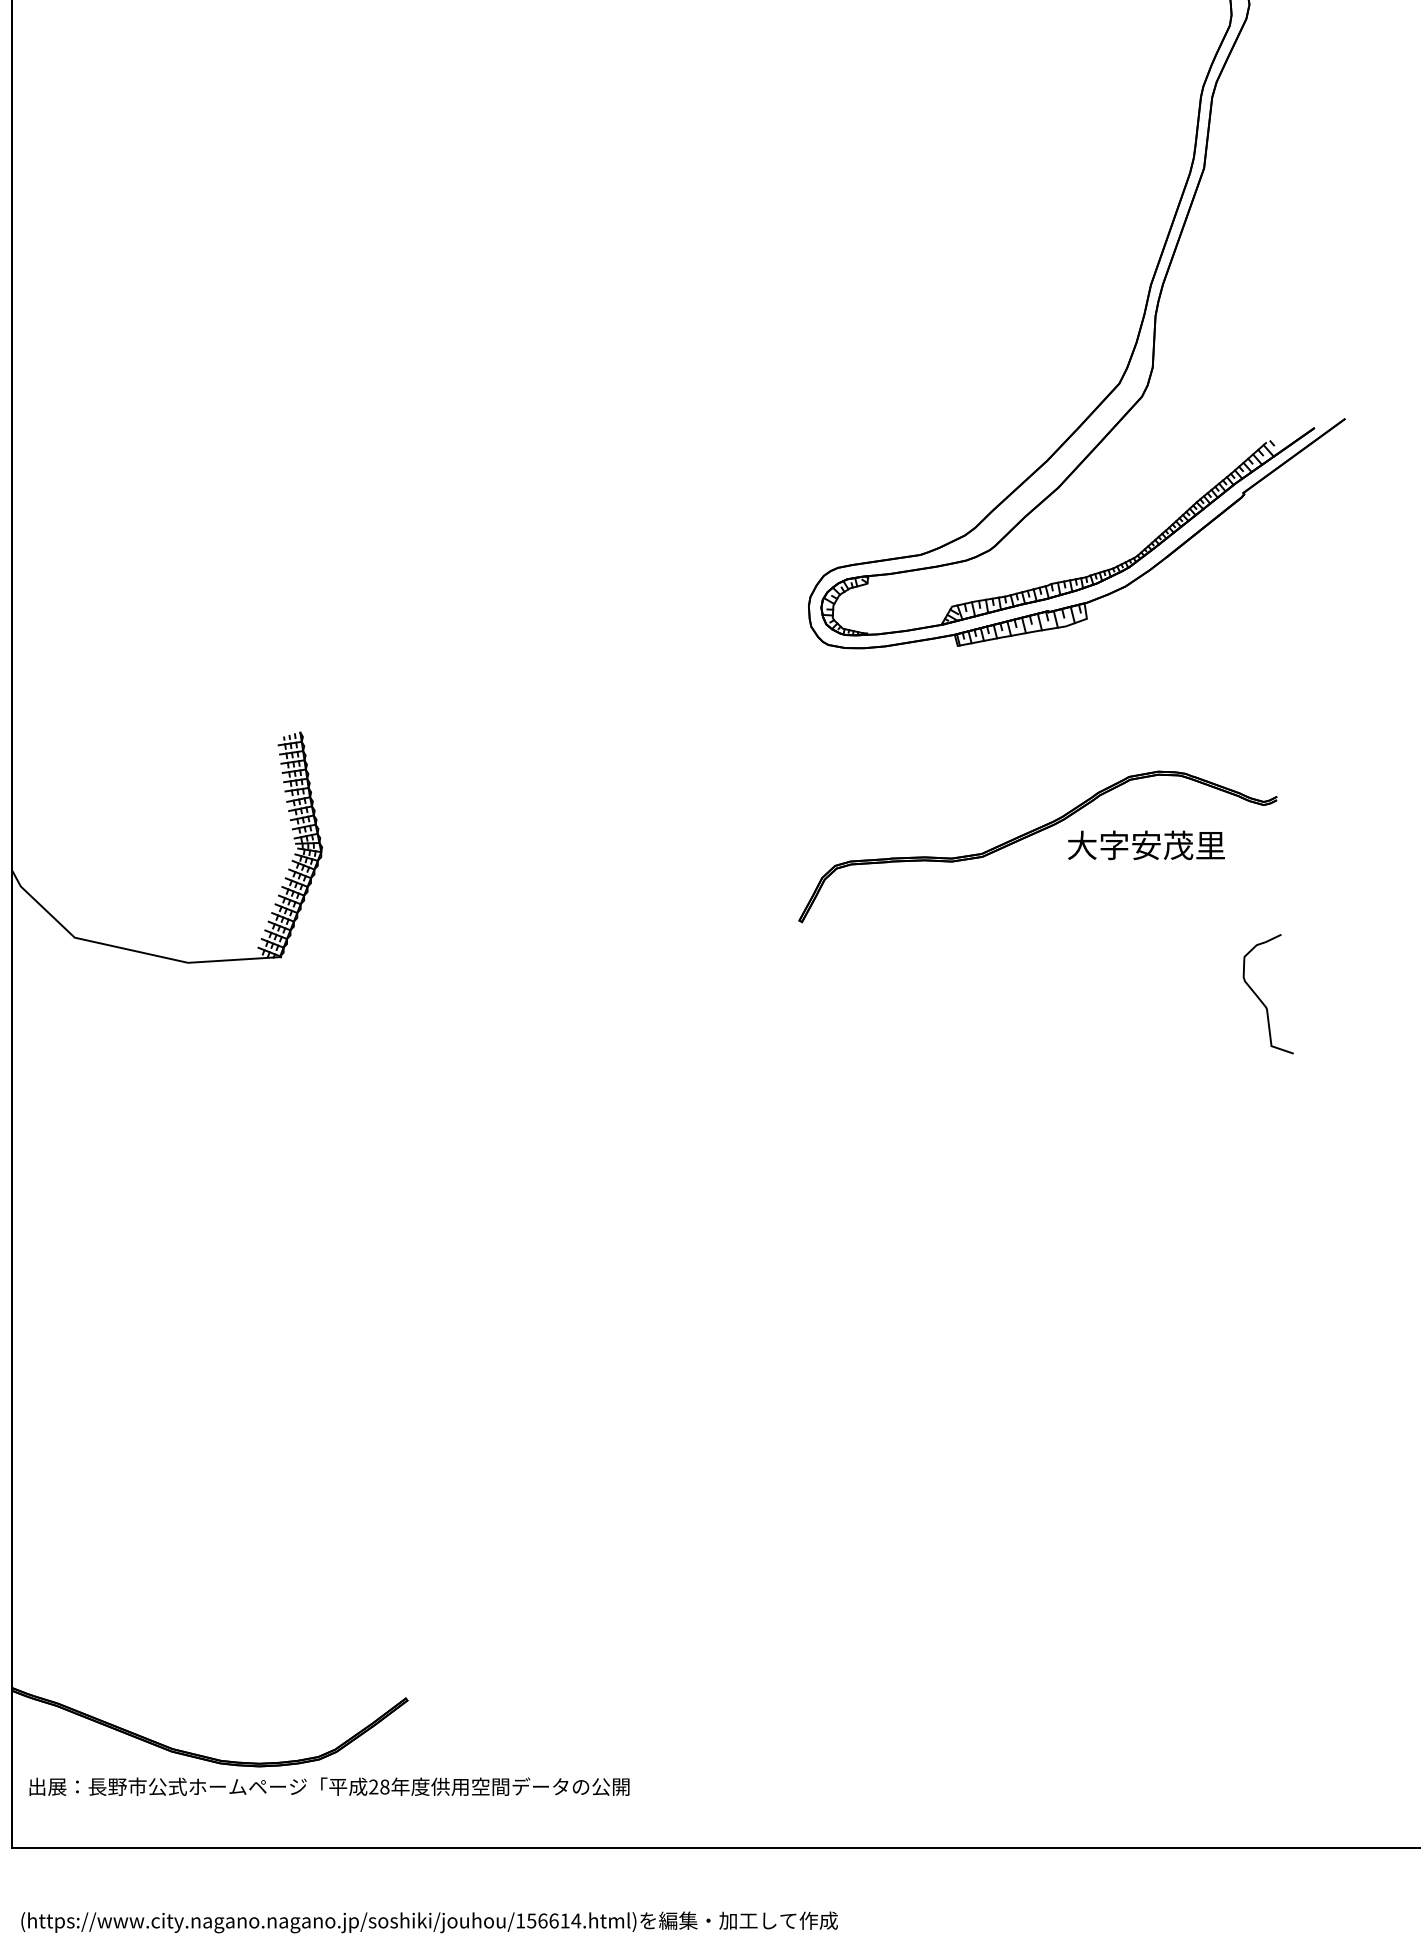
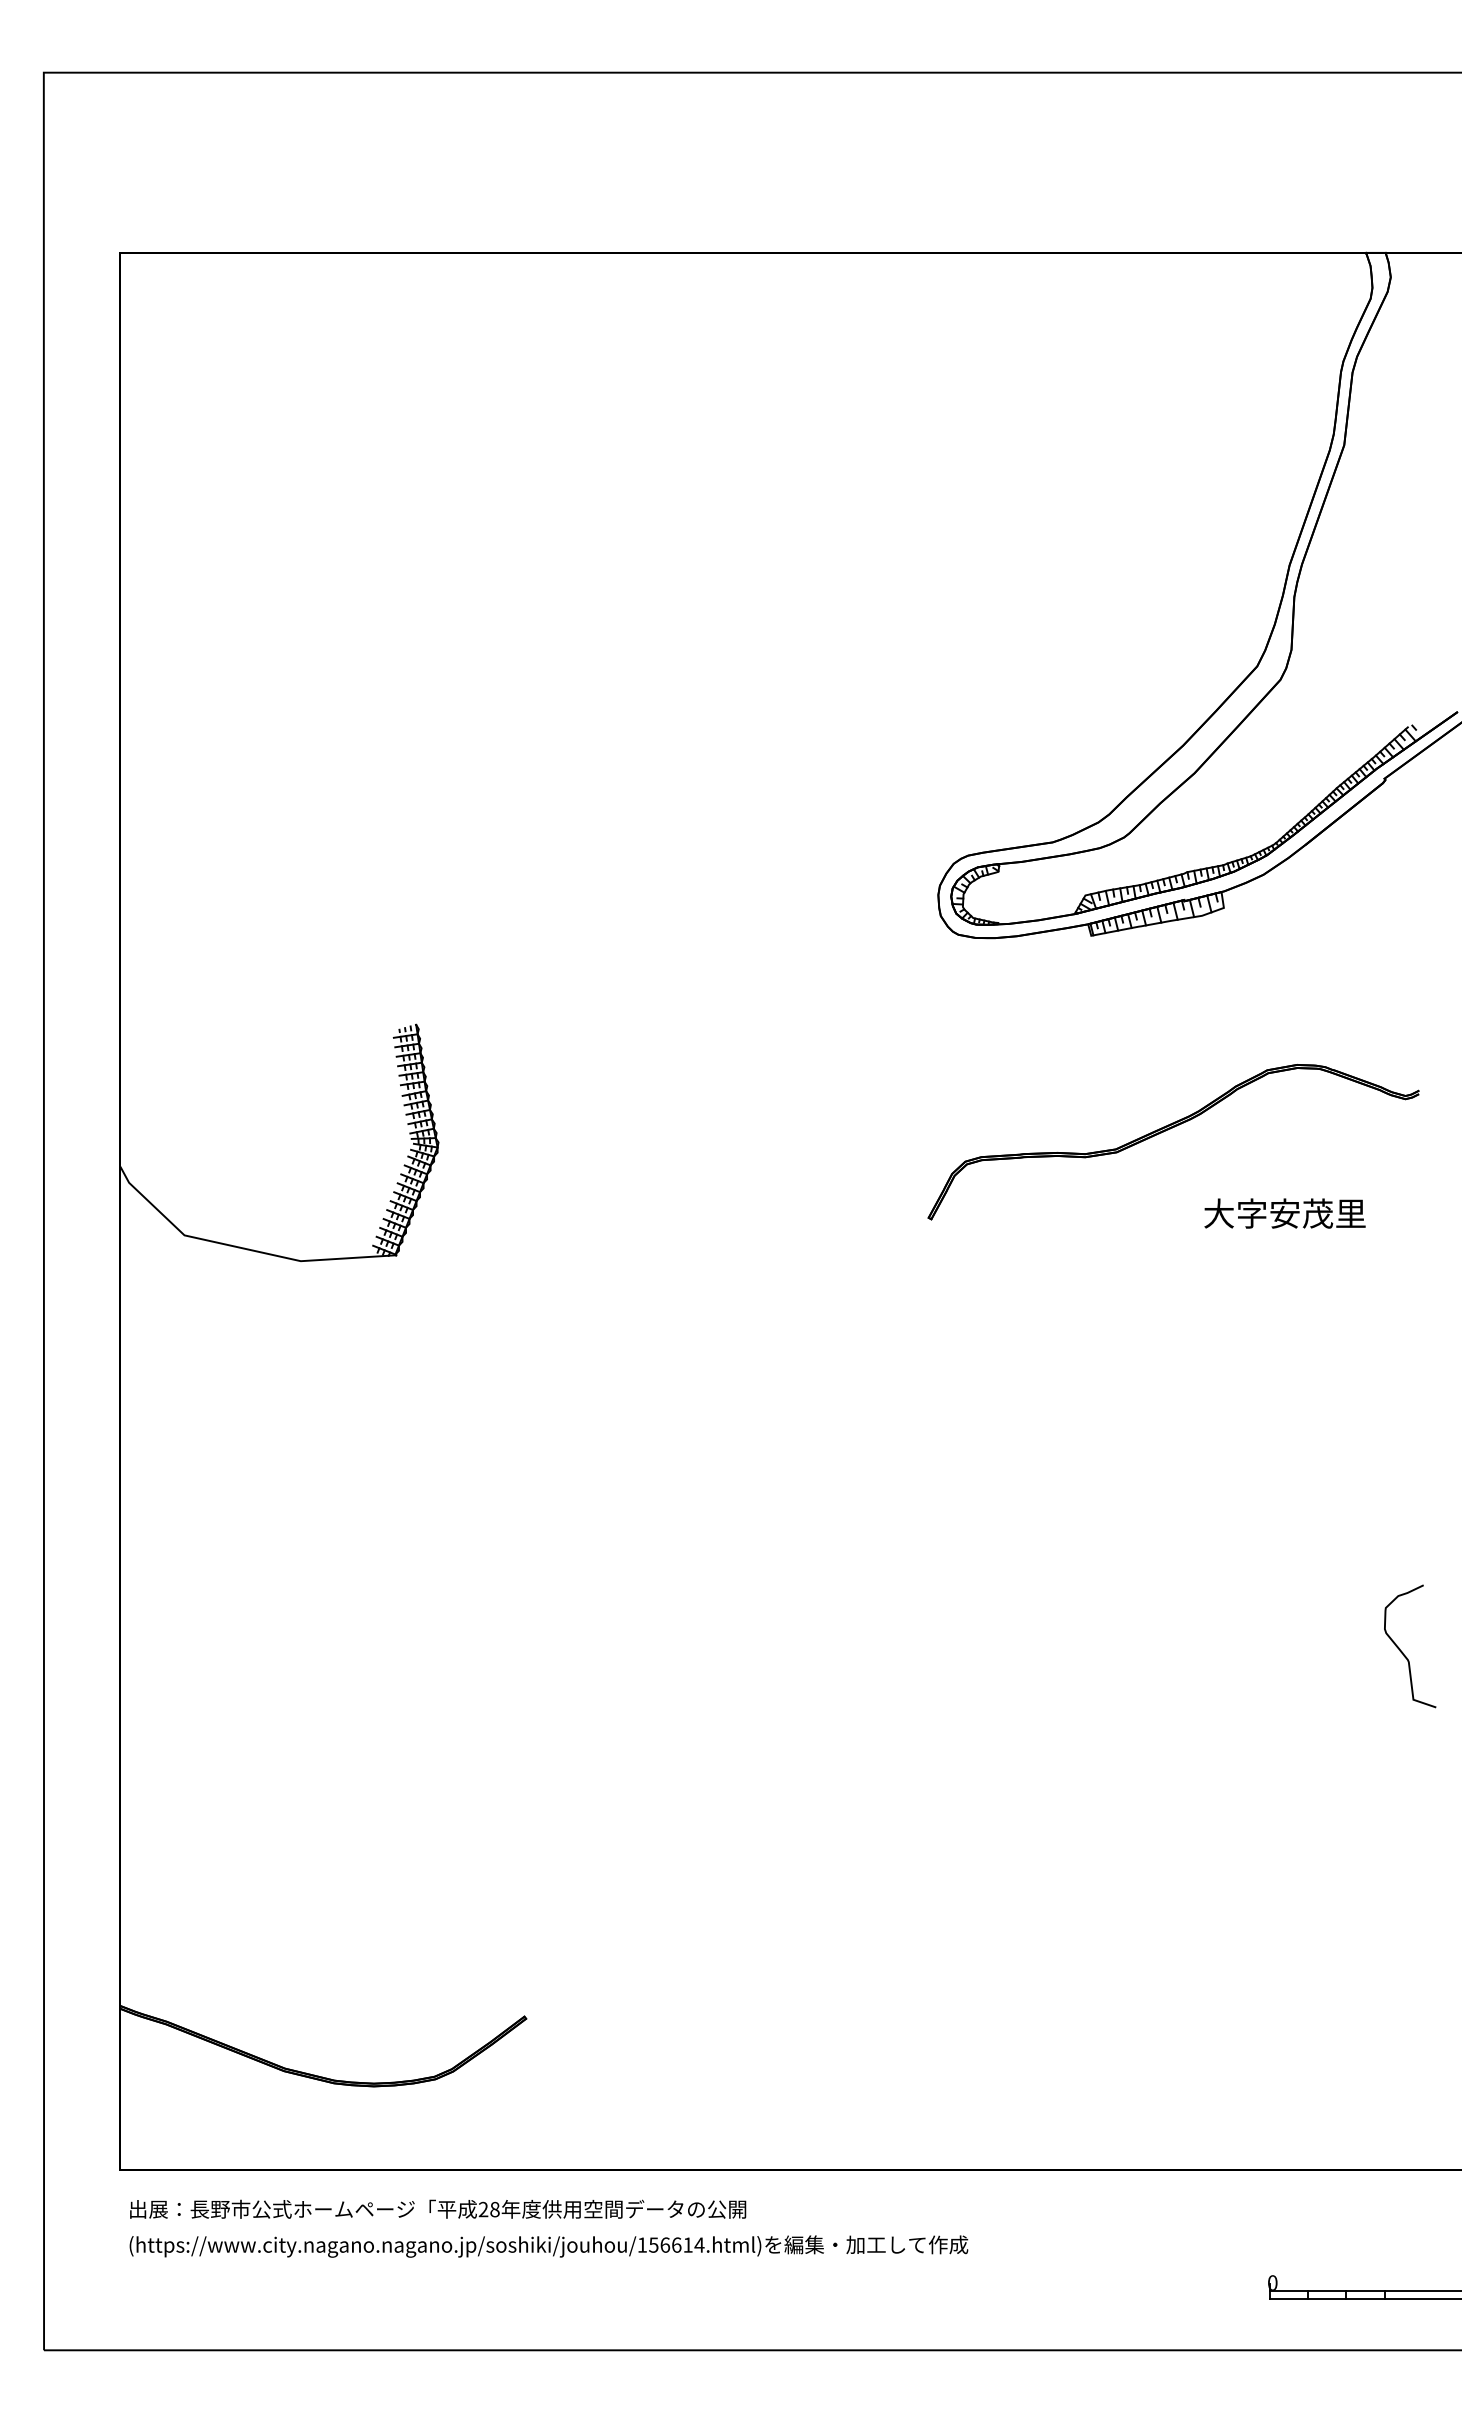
text: (1145, 845) -> (1284, 1213), moved
curve: (1261, 1000) -> (1403, 1652), moved
text: (329, 1785) -> (438, 2208), moved

